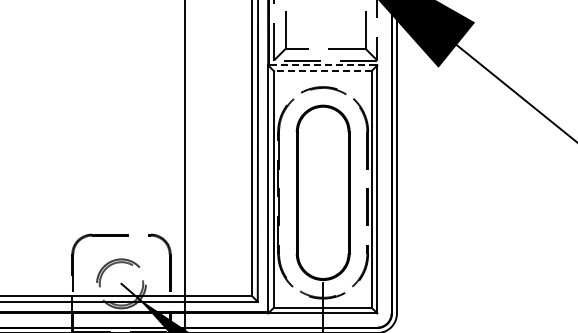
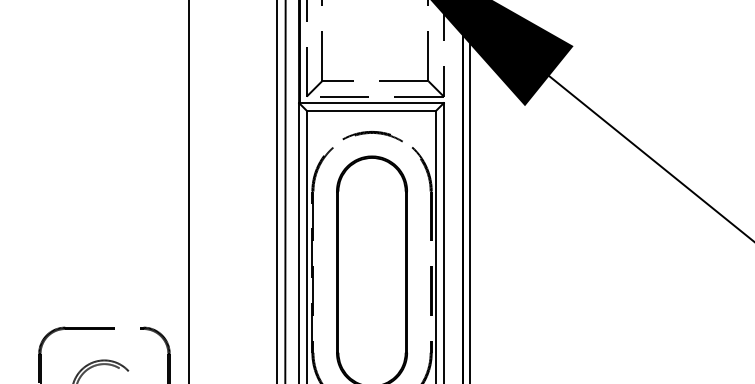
line: (323, 65) -> (372, 103), dashed -> solid
line: (322, 71) -> (371, 111), dashed -> solid

